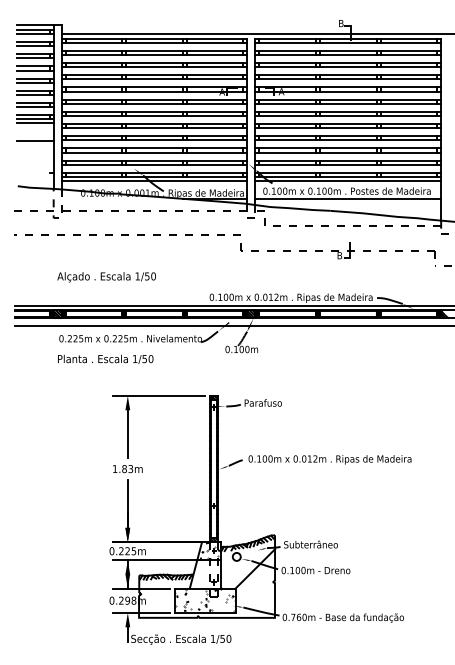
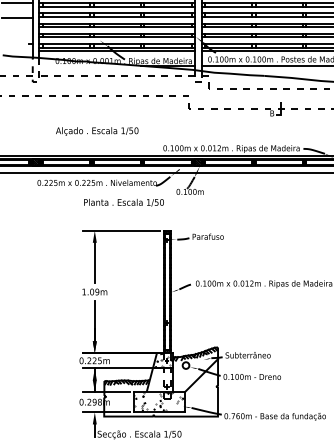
text: (106, 277) -> (97, 131), moved
text: (105, 358) -> (123, 201), moved
text: (127, 468) -> (94, 291), 1.83m -> 1.09m

